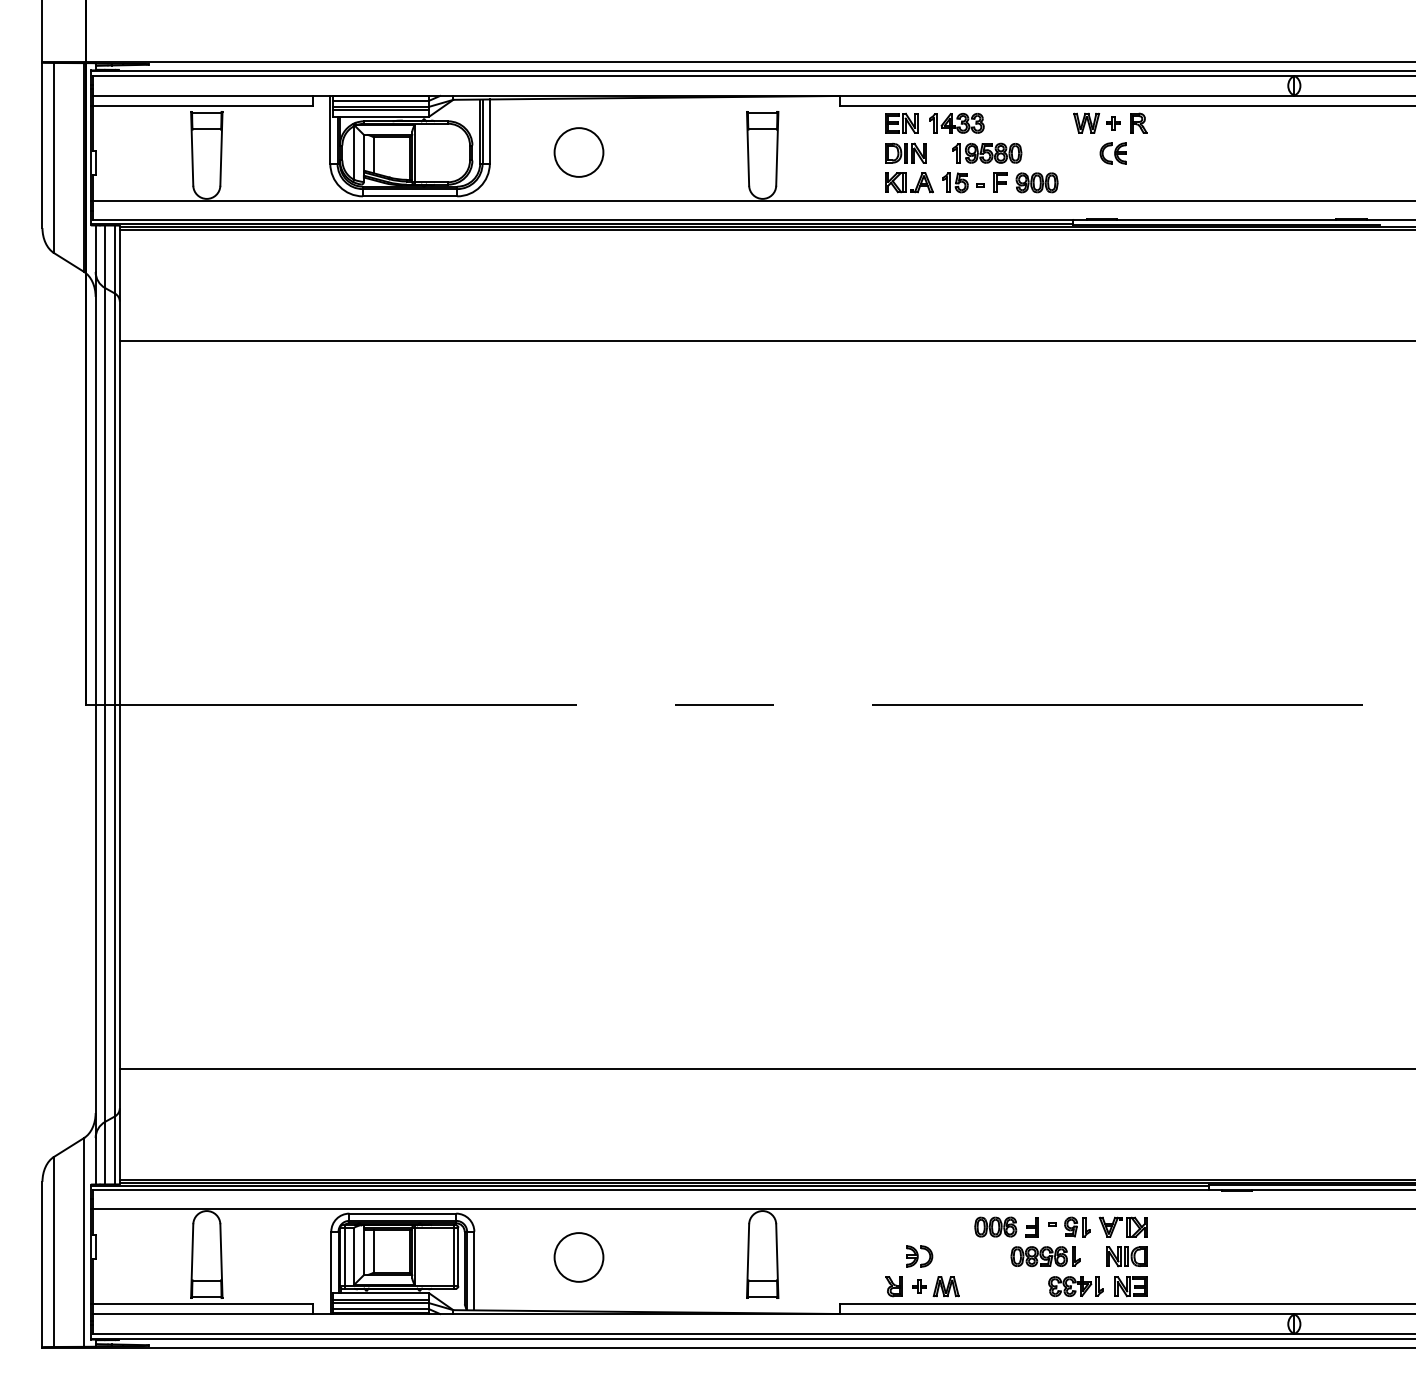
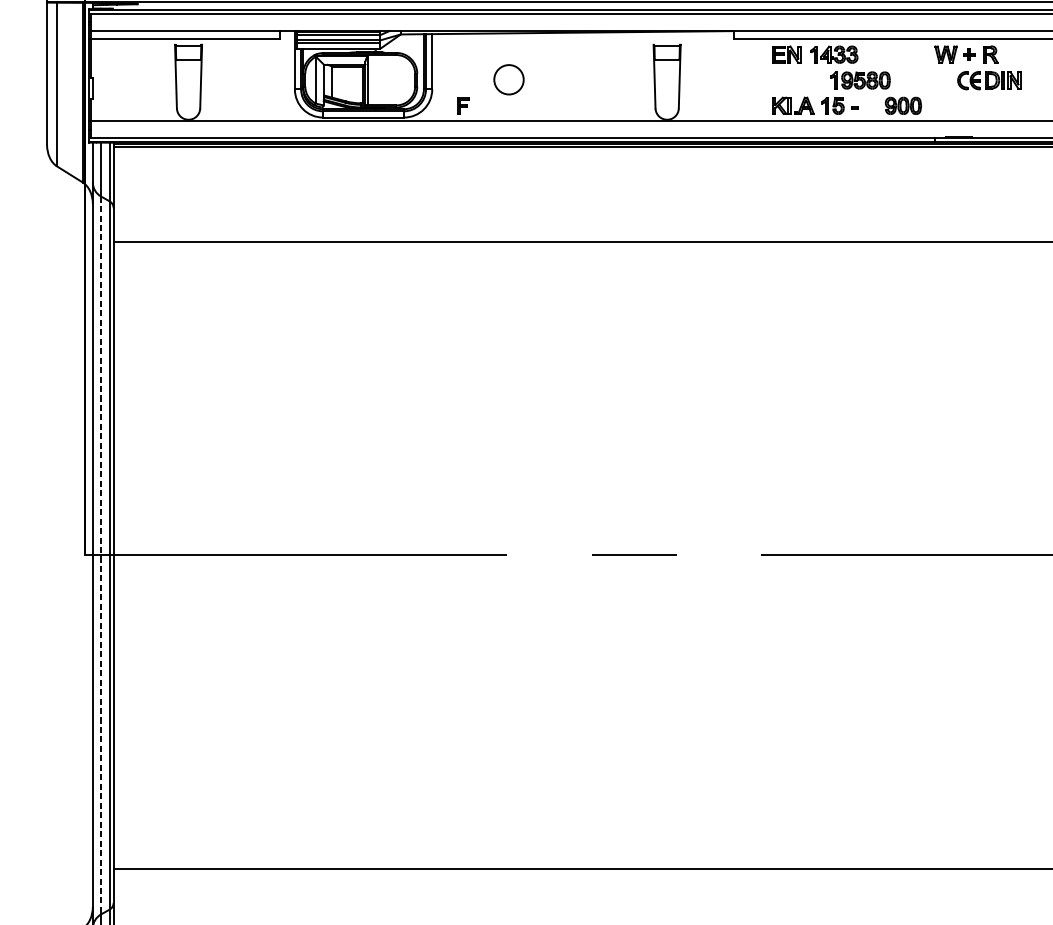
circle: (578, 152) -> (508, 79), size x0.7
part: (905, 152) -> (1002, 79), moved
part: (1000, 182) -> (462, 105), moved
line: (105, 704) -> (101, 555), solid -> dashed

